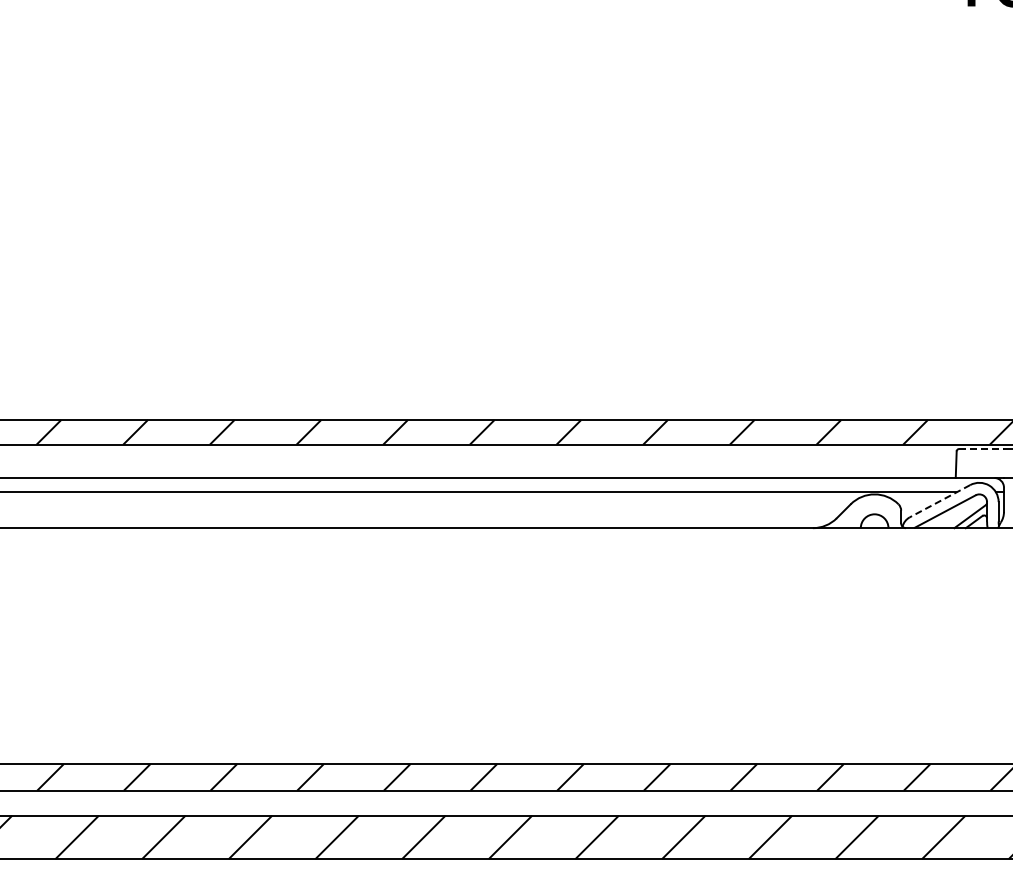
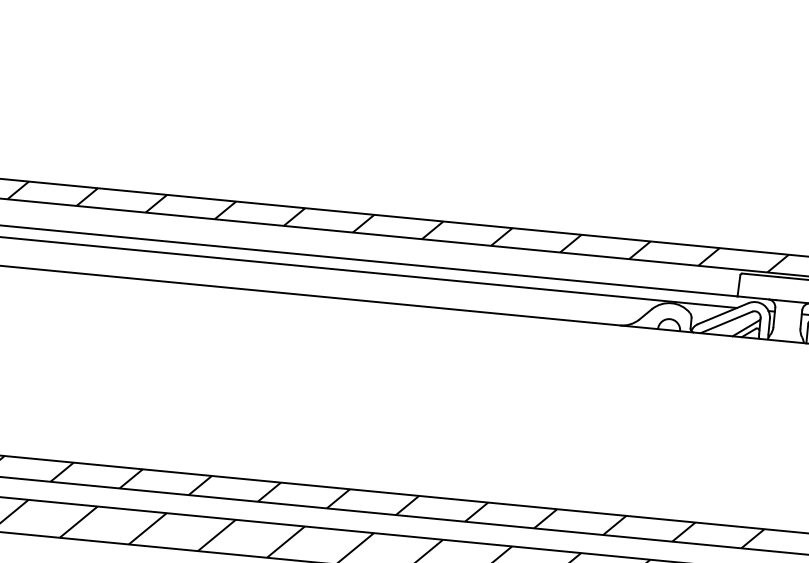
line: (982, 449) -> (761, 275), dashed -> solid
line: (939, 501) -> (722, 313), dashed -> solid

